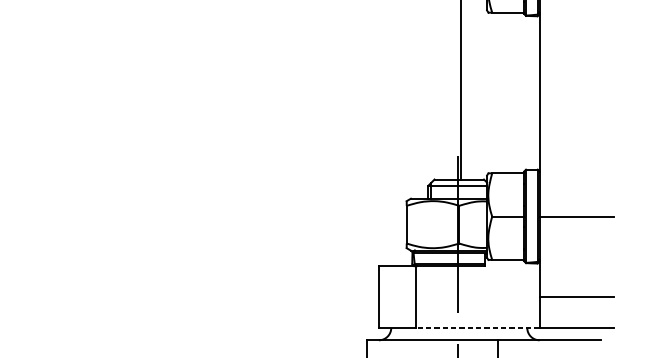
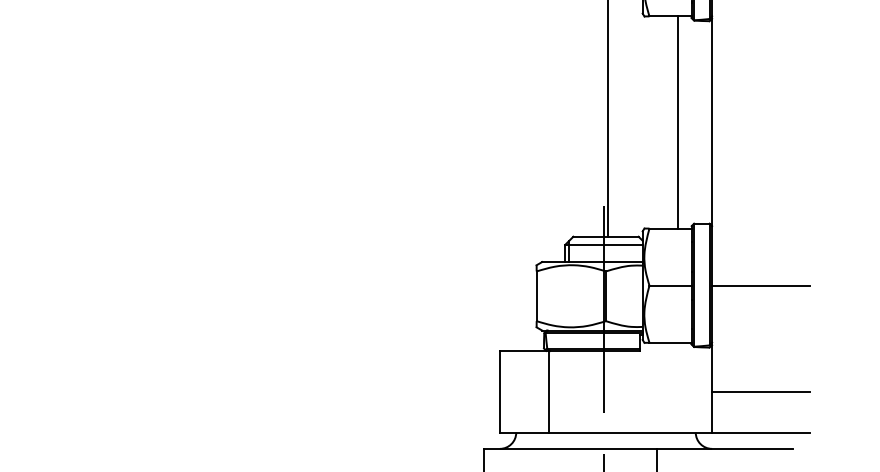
line: (514, 93) -> (678, 122), added
line: (477, 327) -> (630, 432), dashed -> solid

